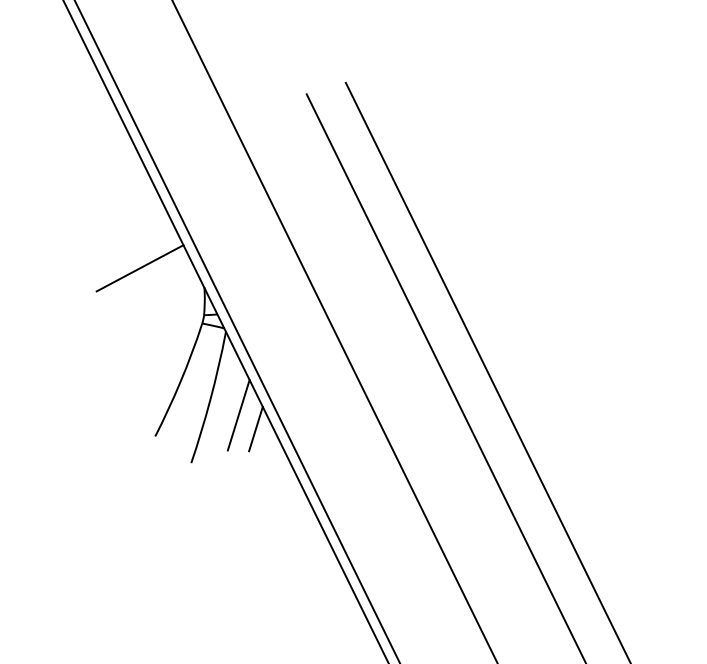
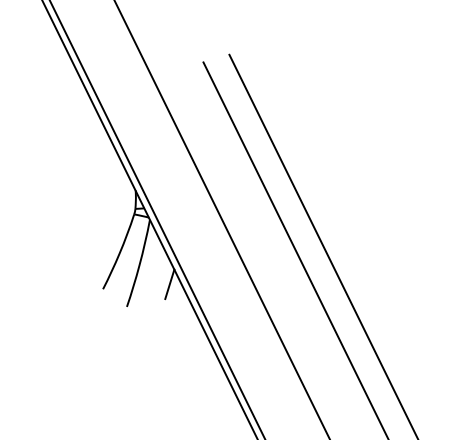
line: (139, 267) -> (92, 177), removed
line: (238, 414) -> (158, 274), removed

